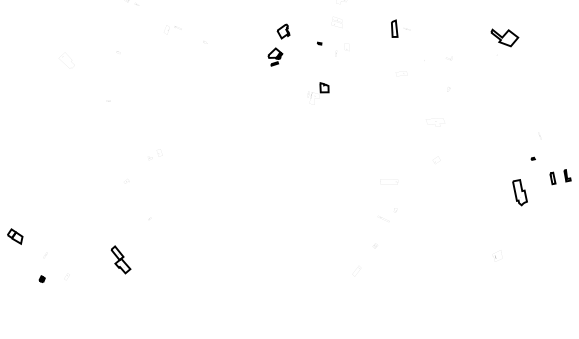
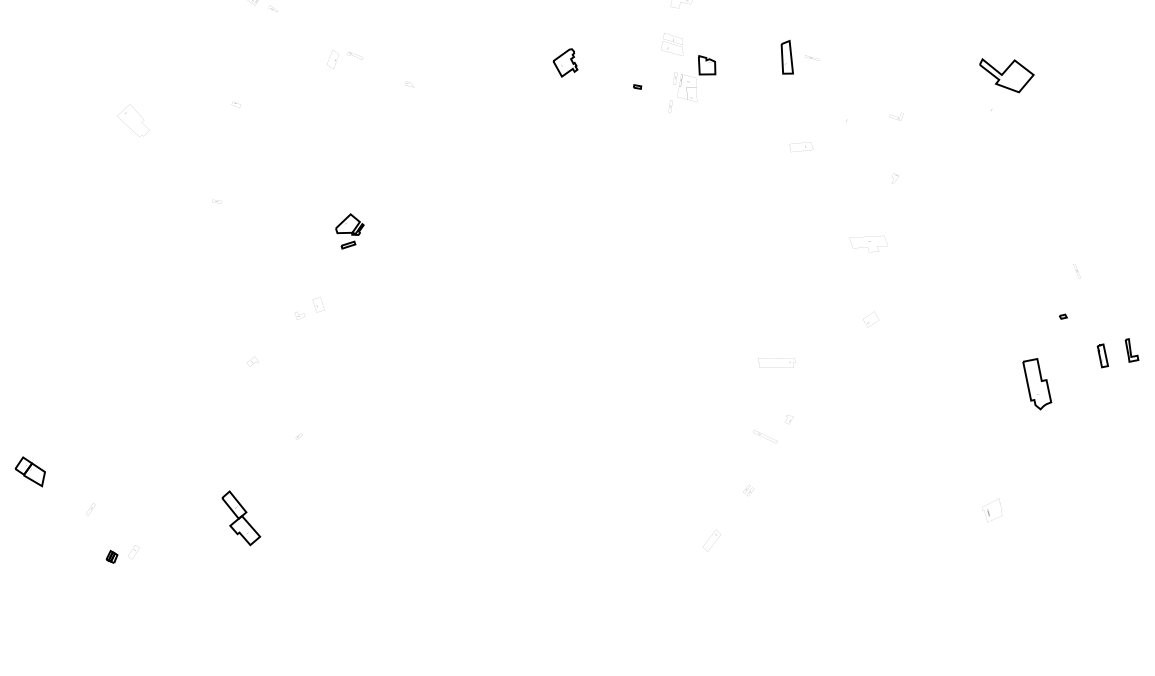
part: (275, 56) -> (350, 230), moved
part: (320, 88) -> (699, 66), moved
part: (41, 278) -> (110, 555), moved

